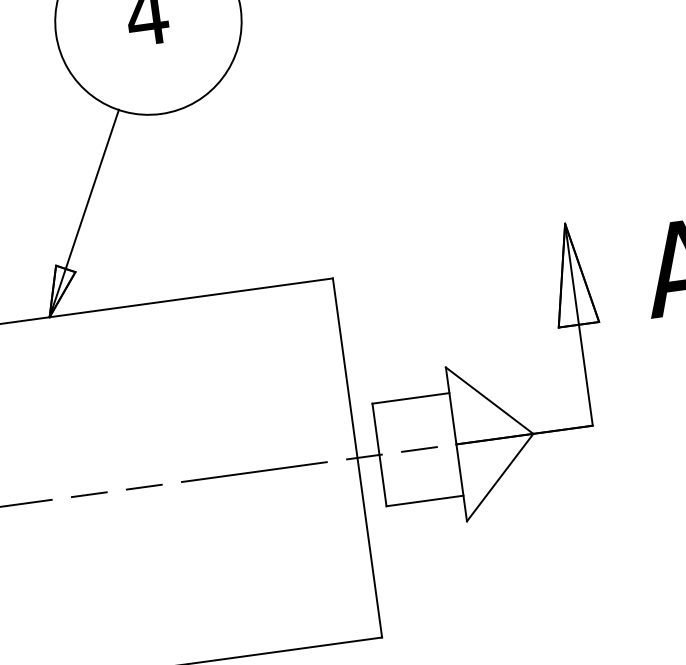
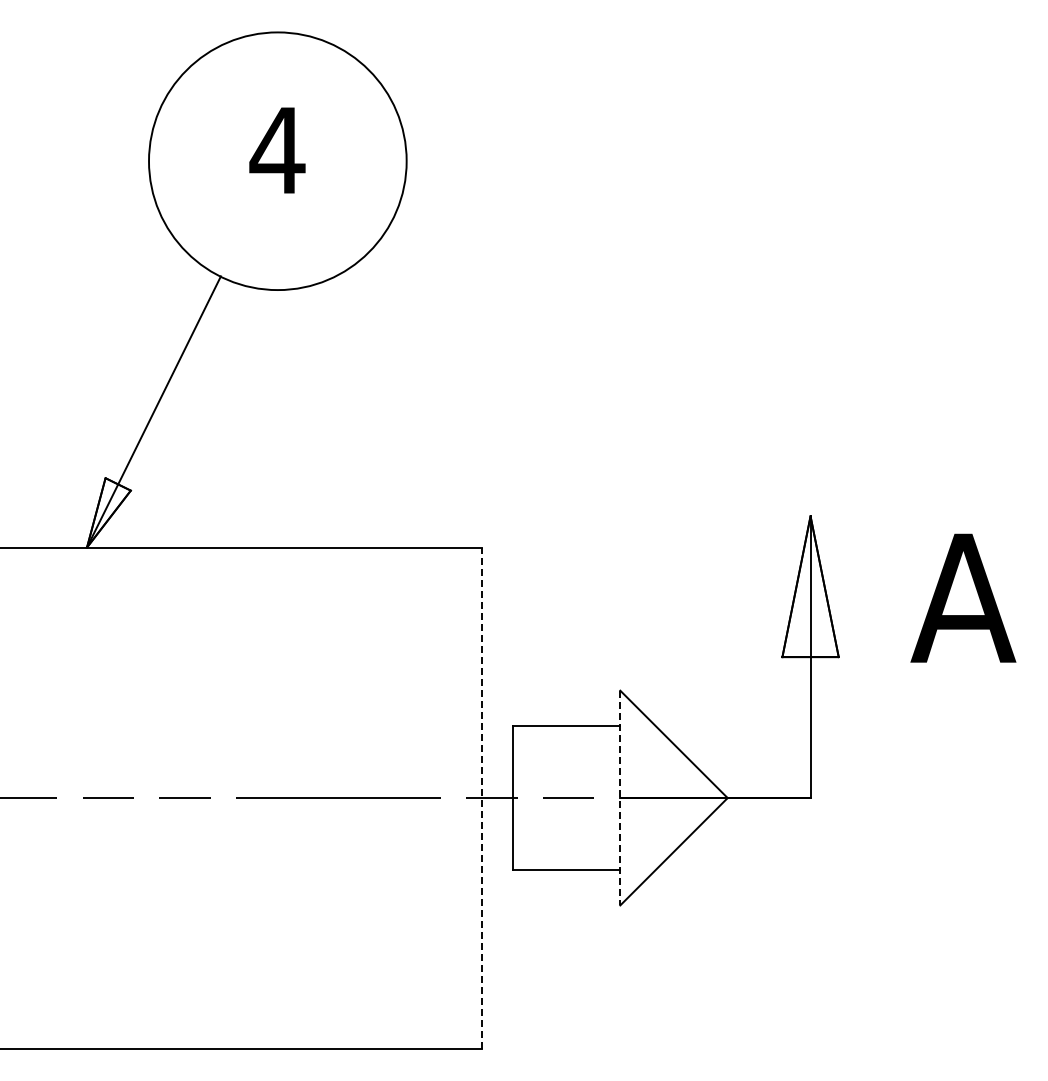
line: (456, 444) -> (620, 798), solid -> dashed
line: (357, 458) -> (482, 798), solid -> dashed

